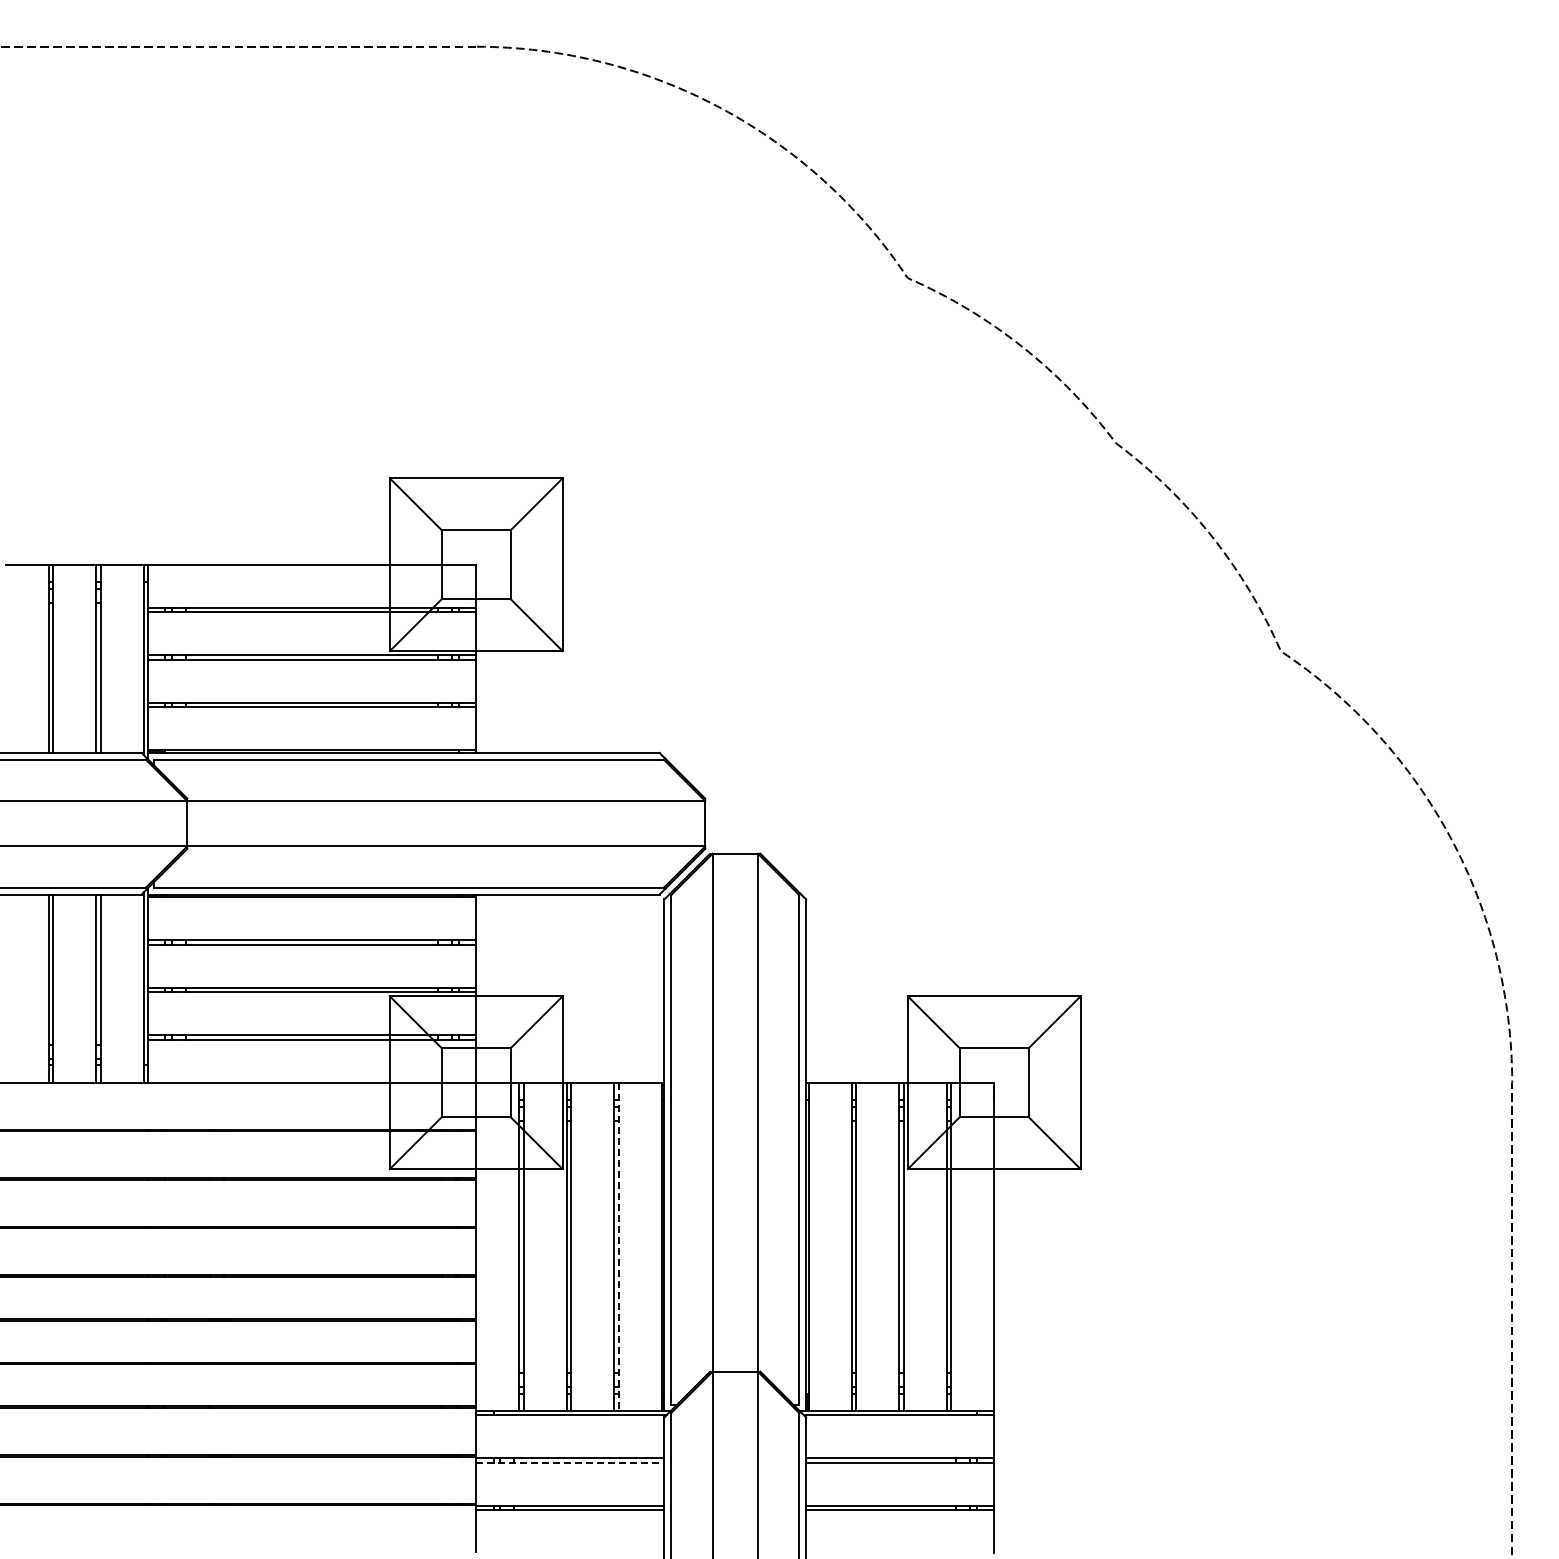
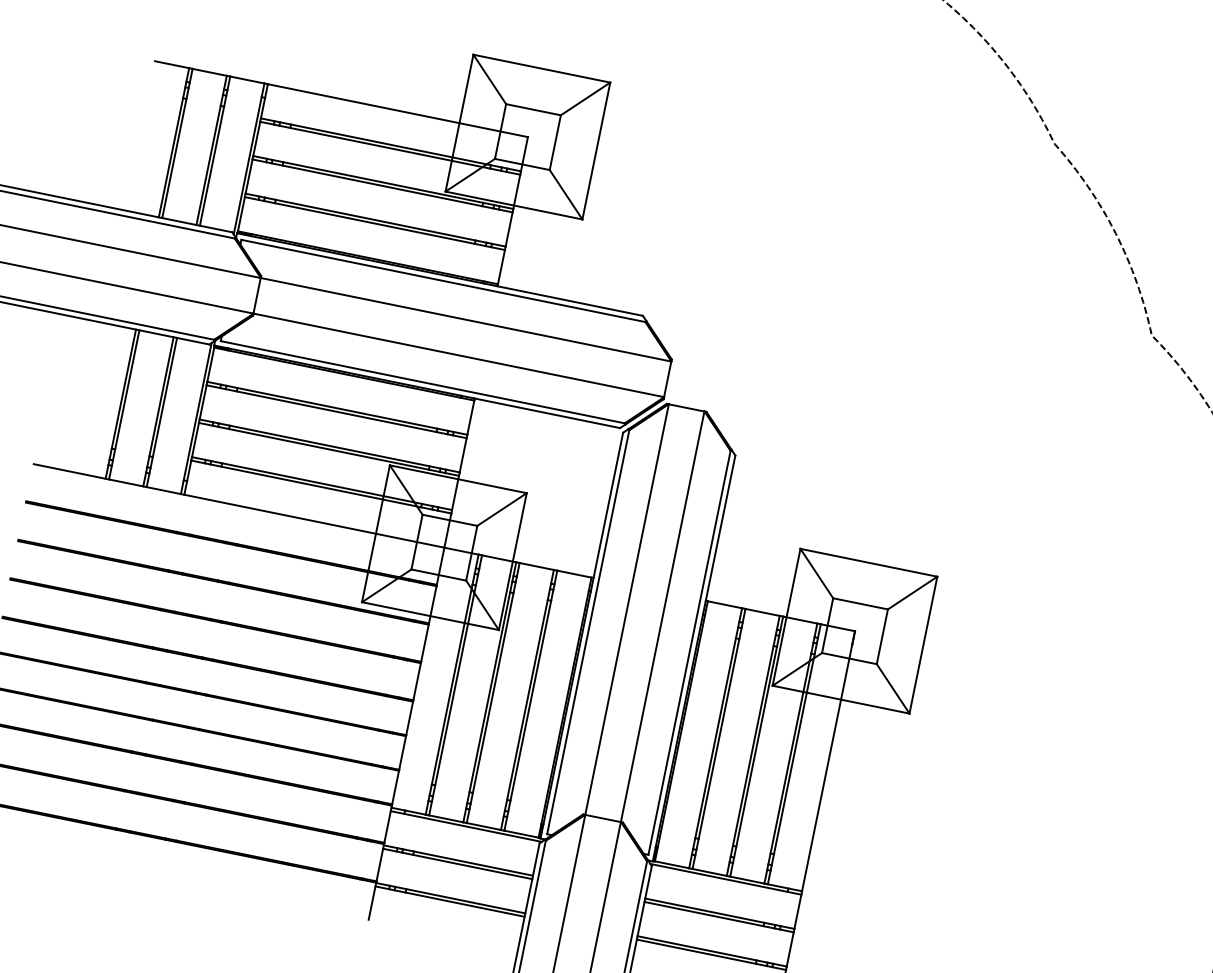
line: (618, 1247) -> (530, 701), dashed -> solid
line: (570, 1462) -> (457, 863), dashed -> solid

